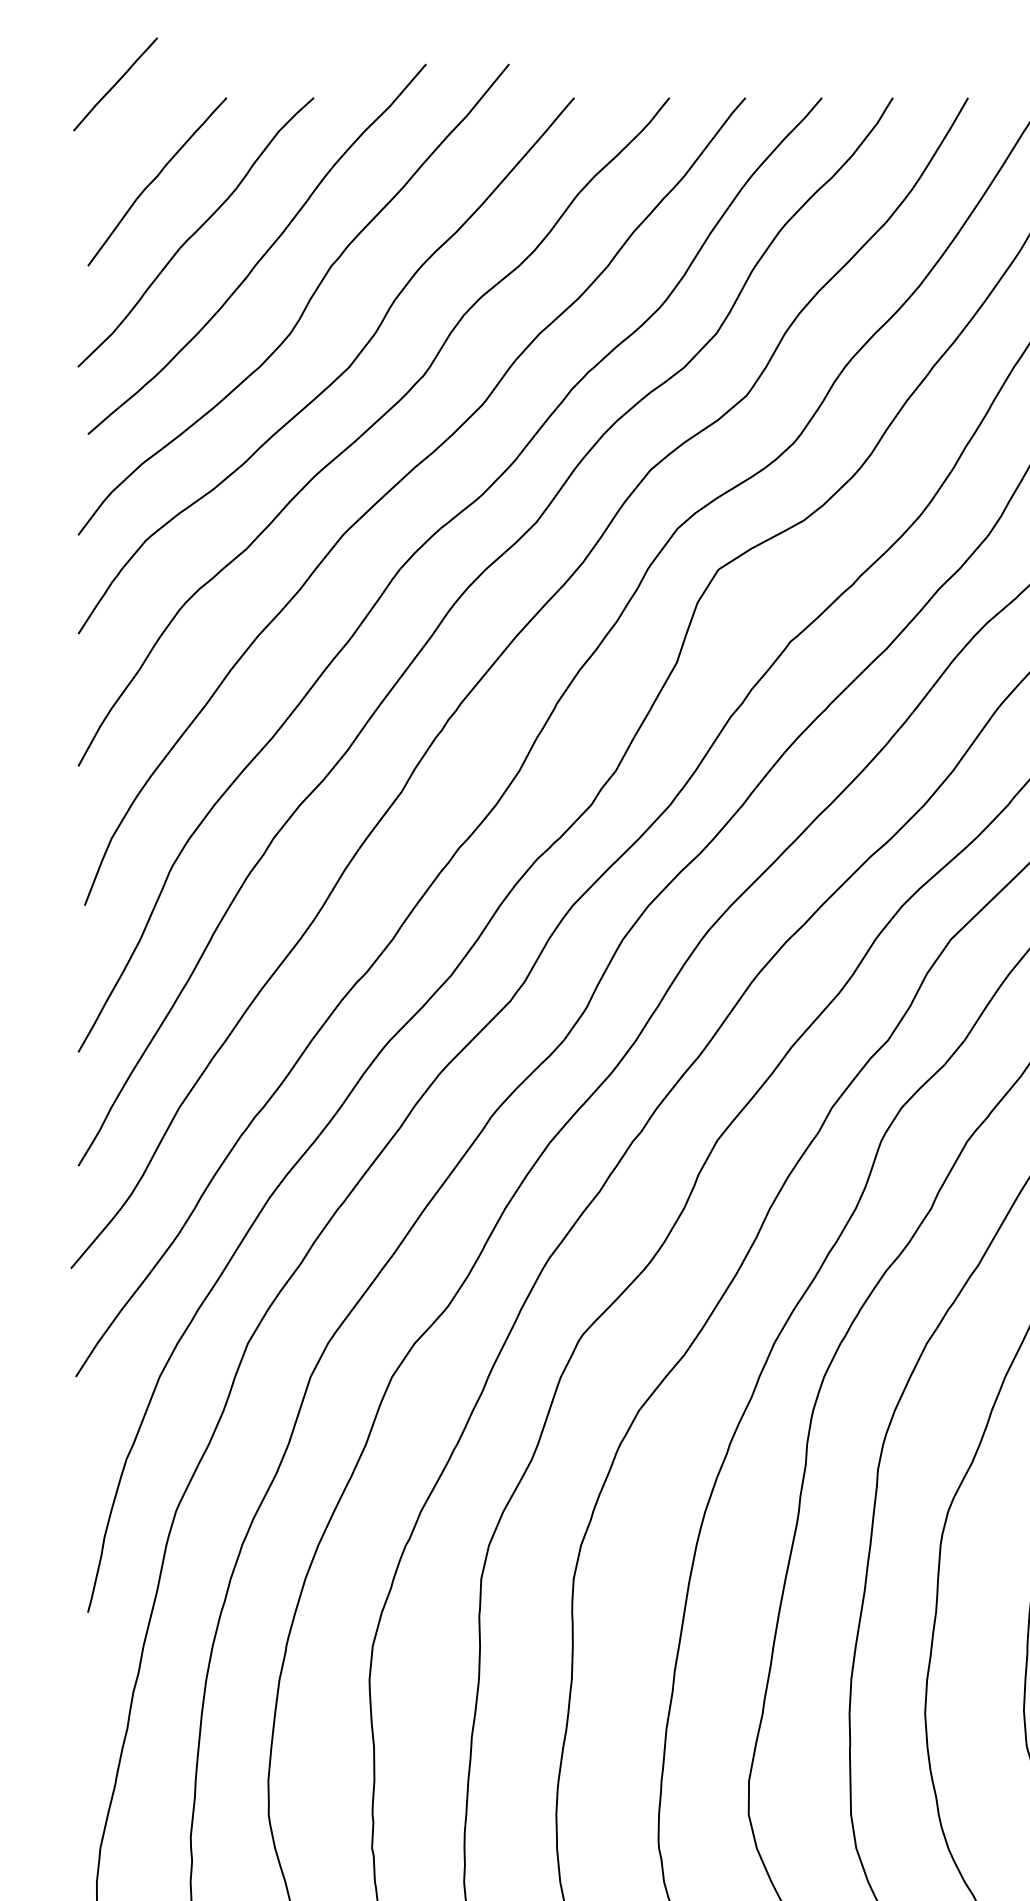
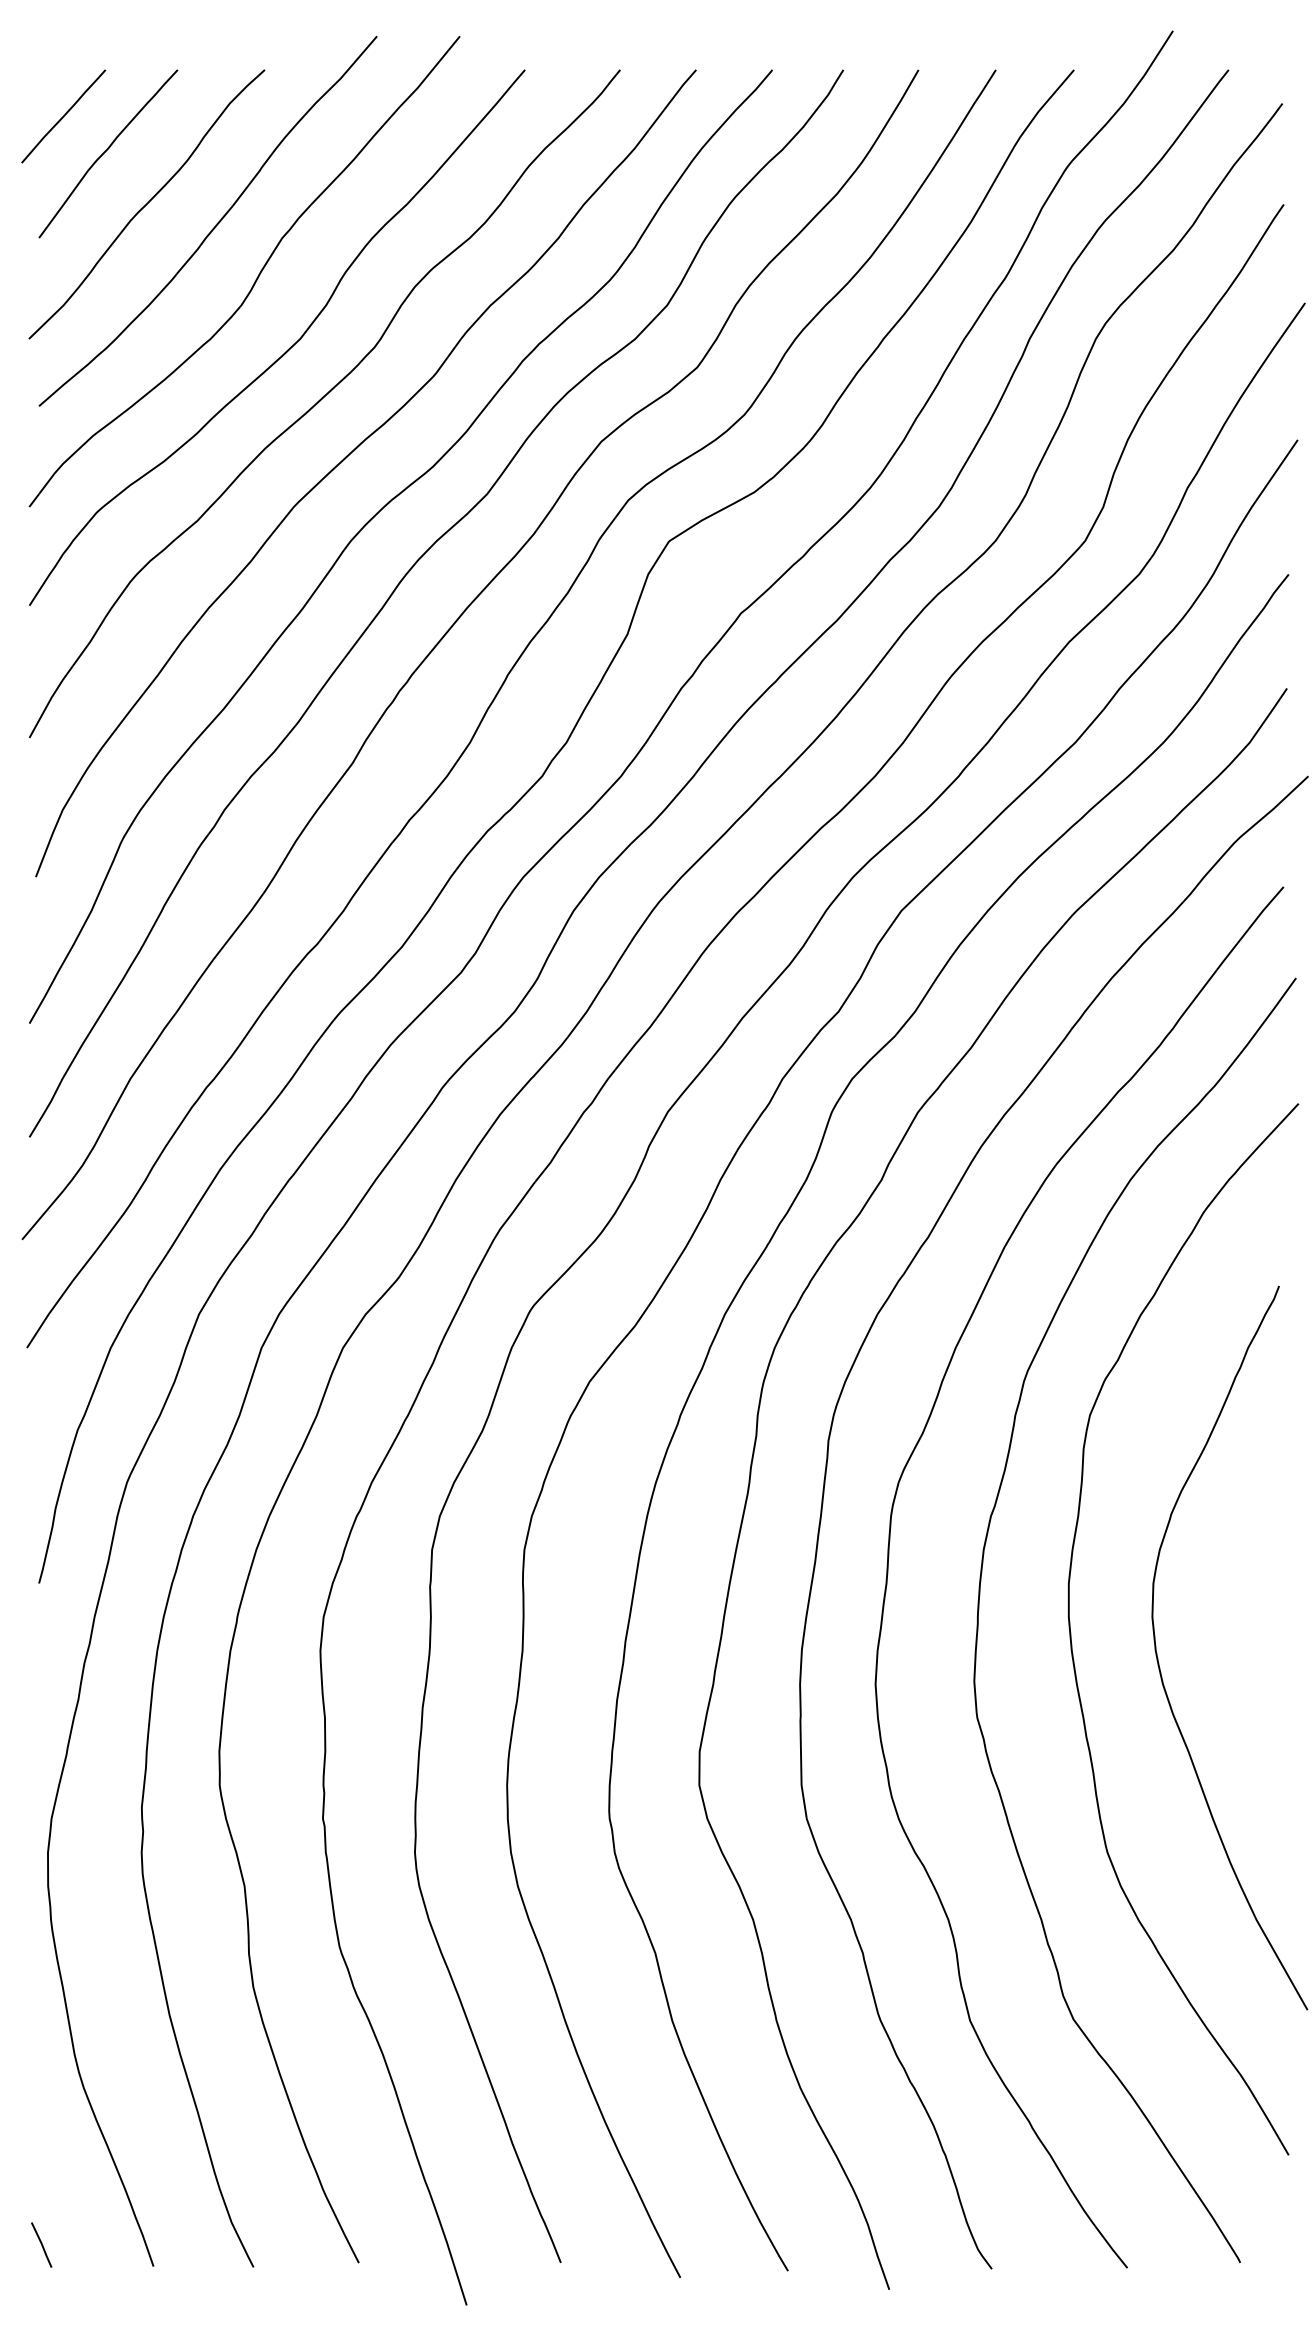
line: (115, 84) -> (63, 116), moved

